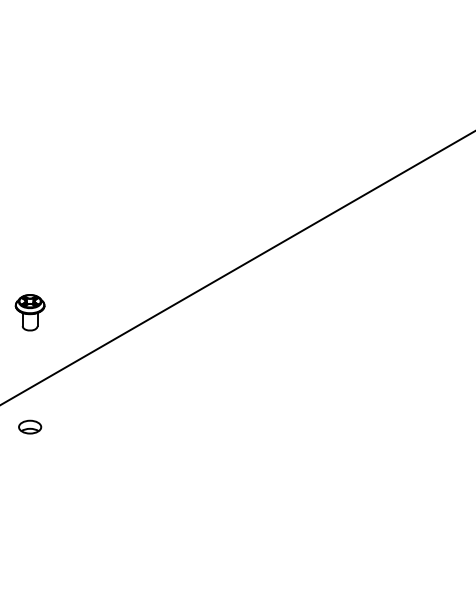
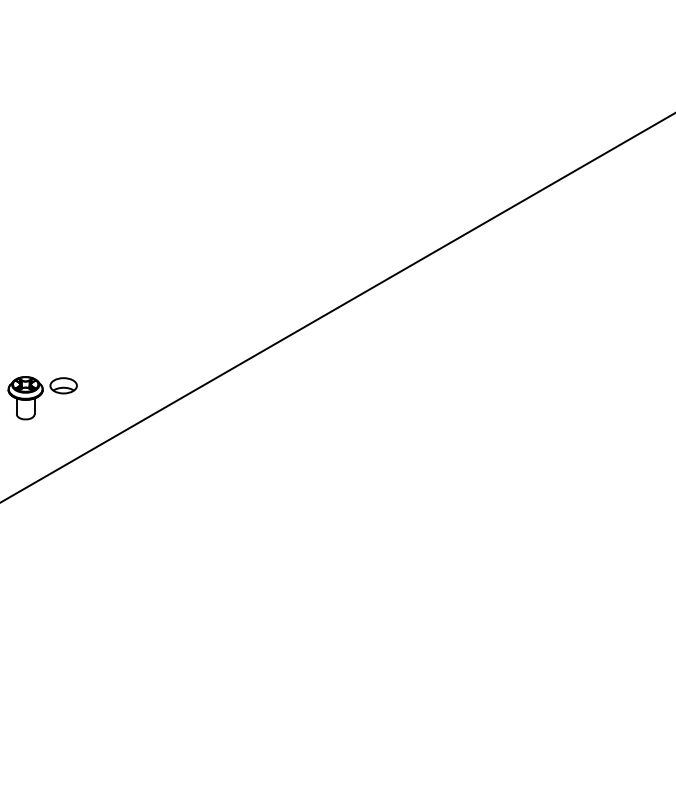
part: (29, 426) -> (63, 385), moved

